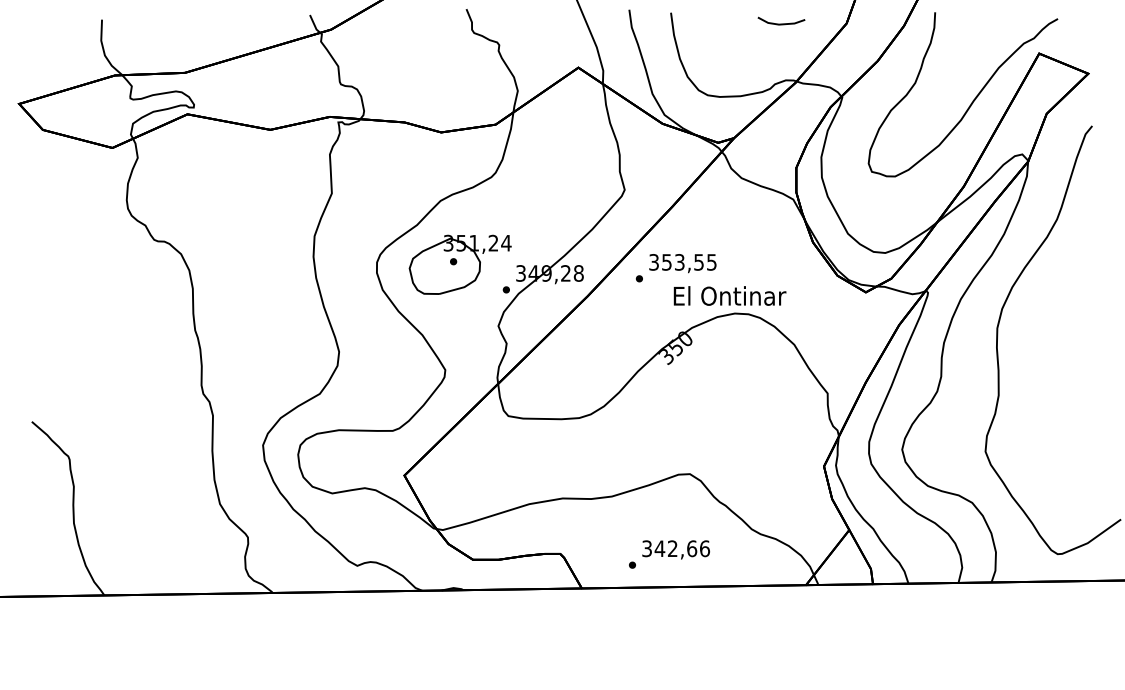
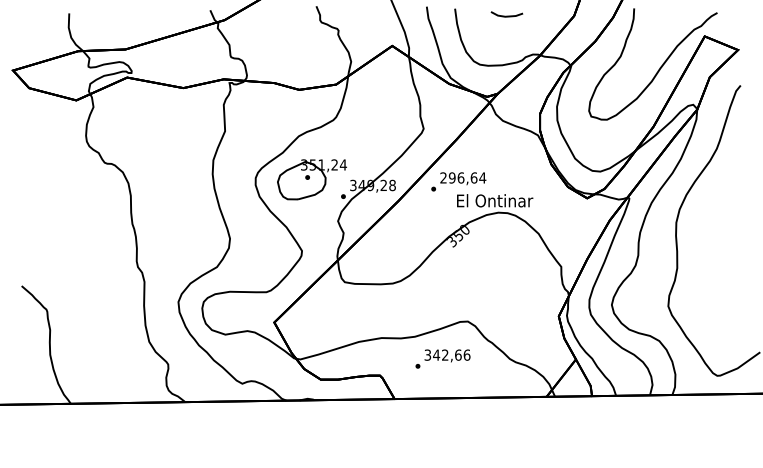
line: (780, 22) -> (506, 15), moved
text: (683, 261) -> (463, 177), 353,55 -> 296,64
text: (668, 553) -> (442, 358), moved

